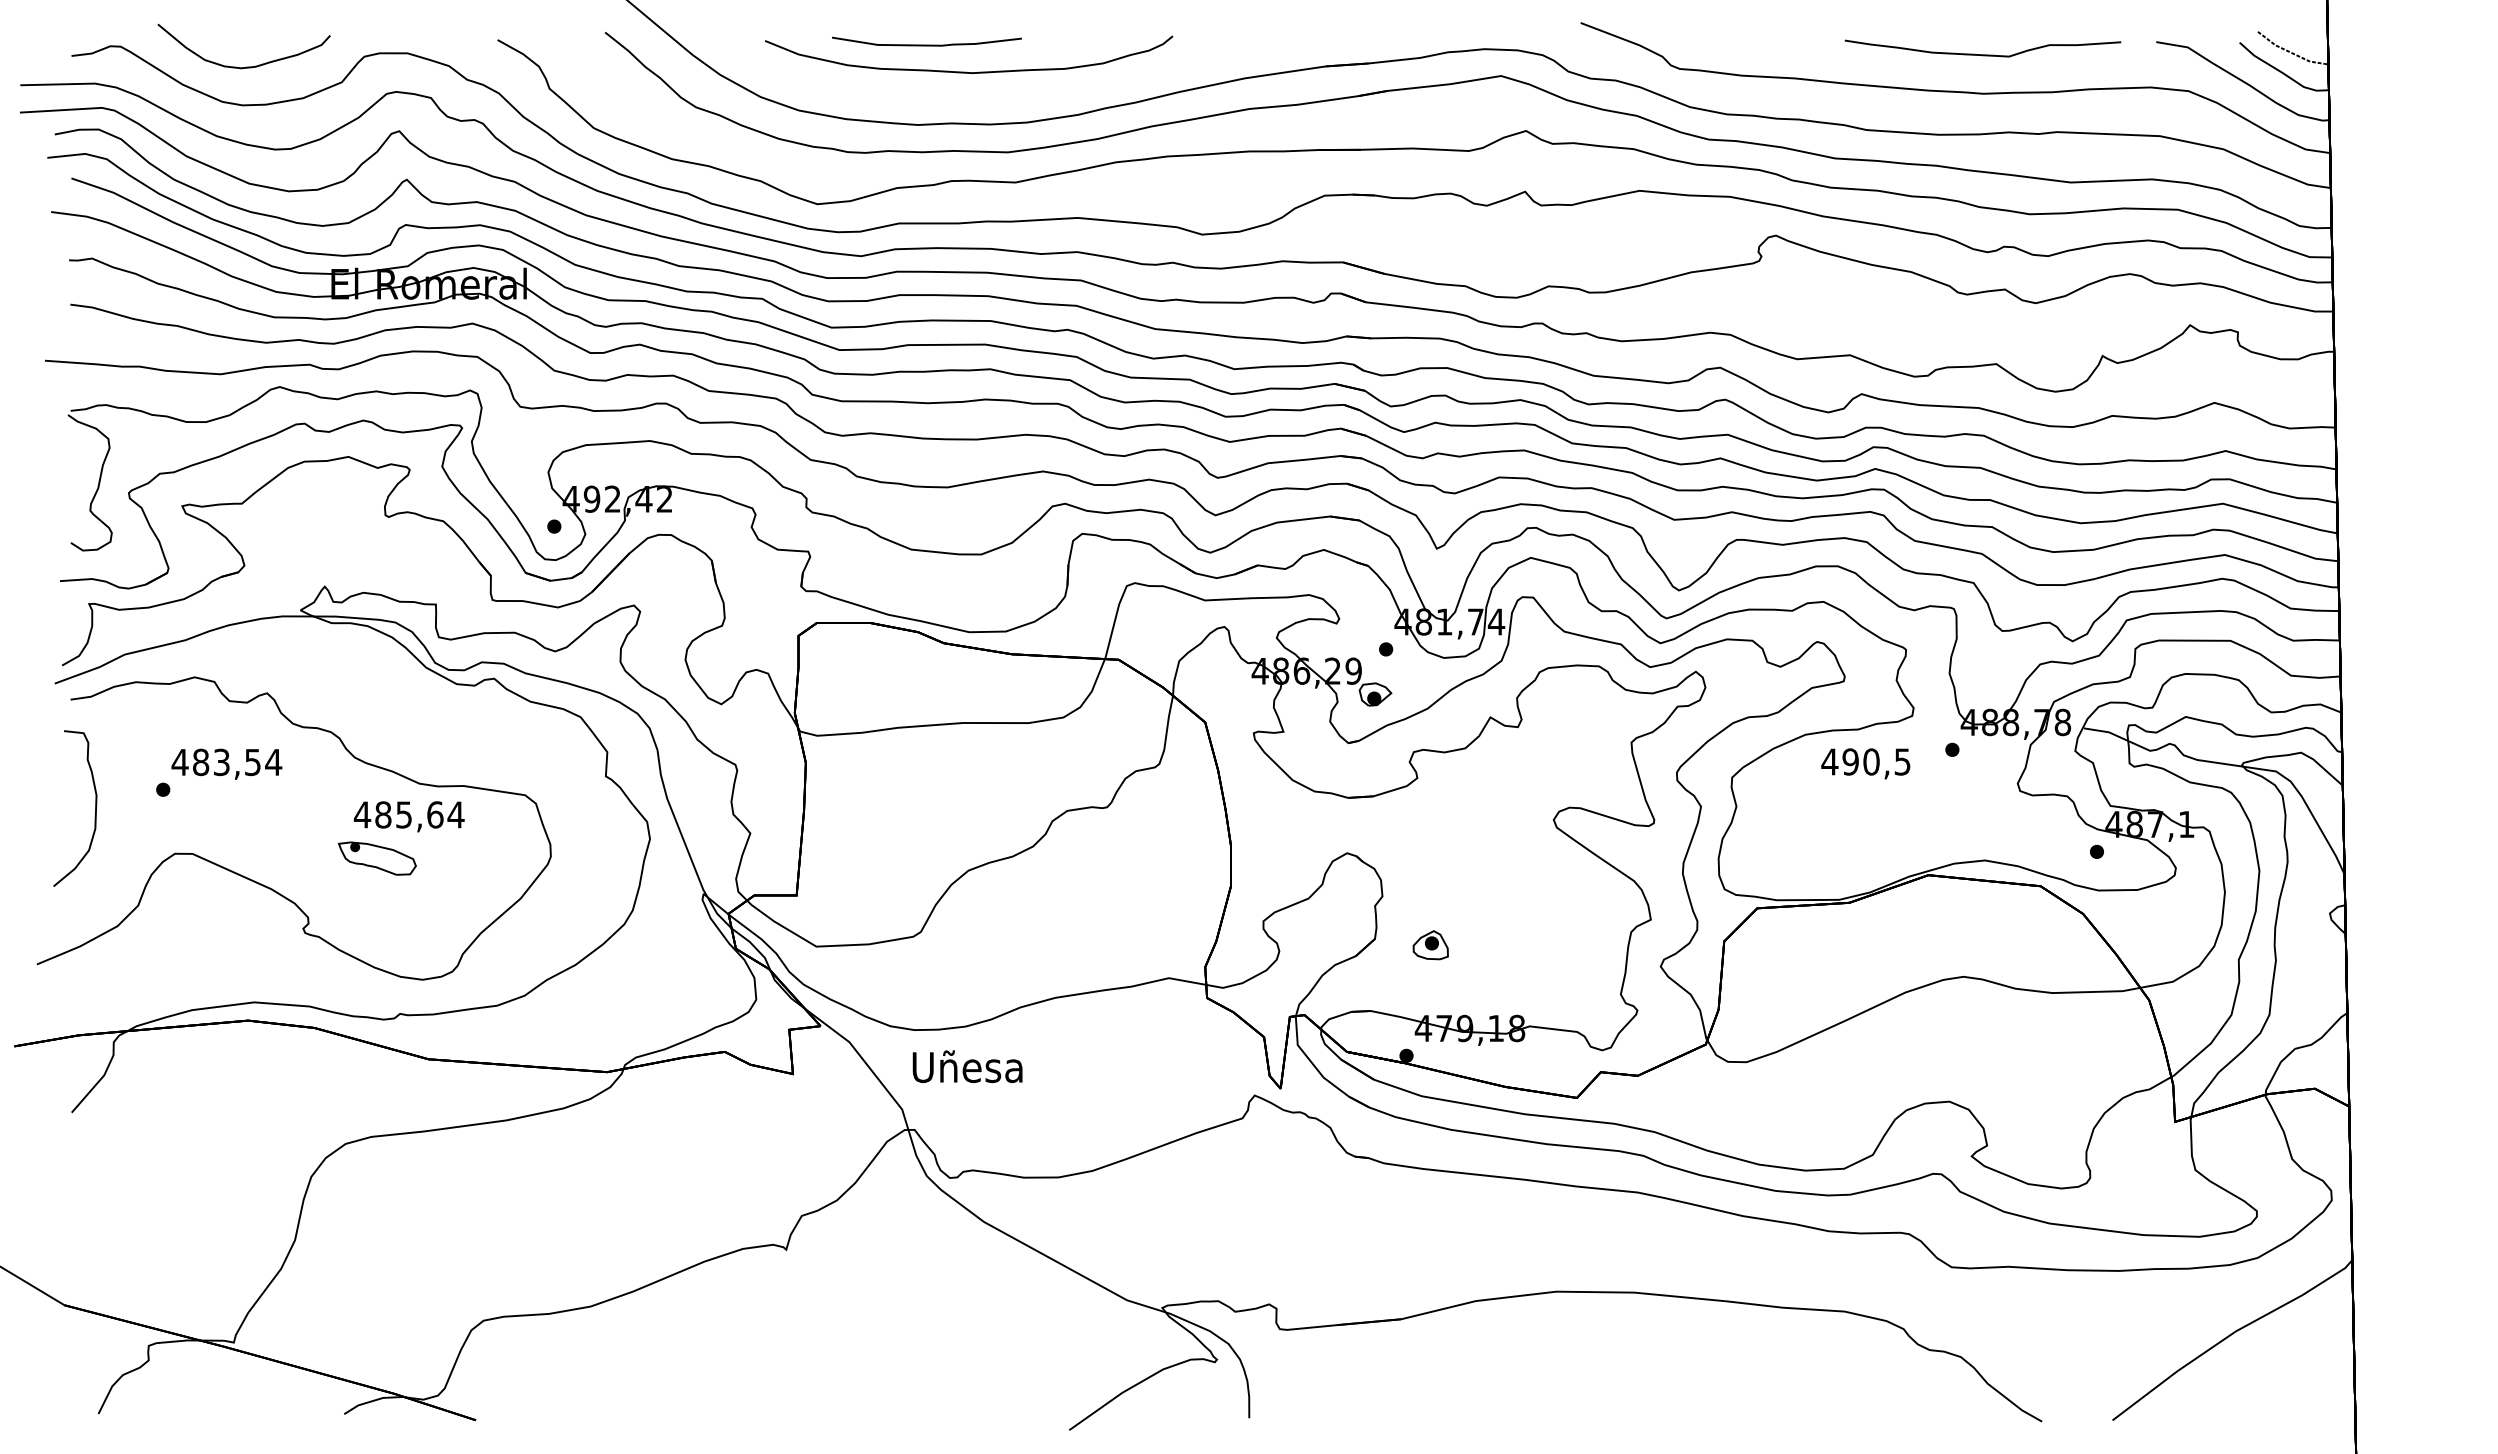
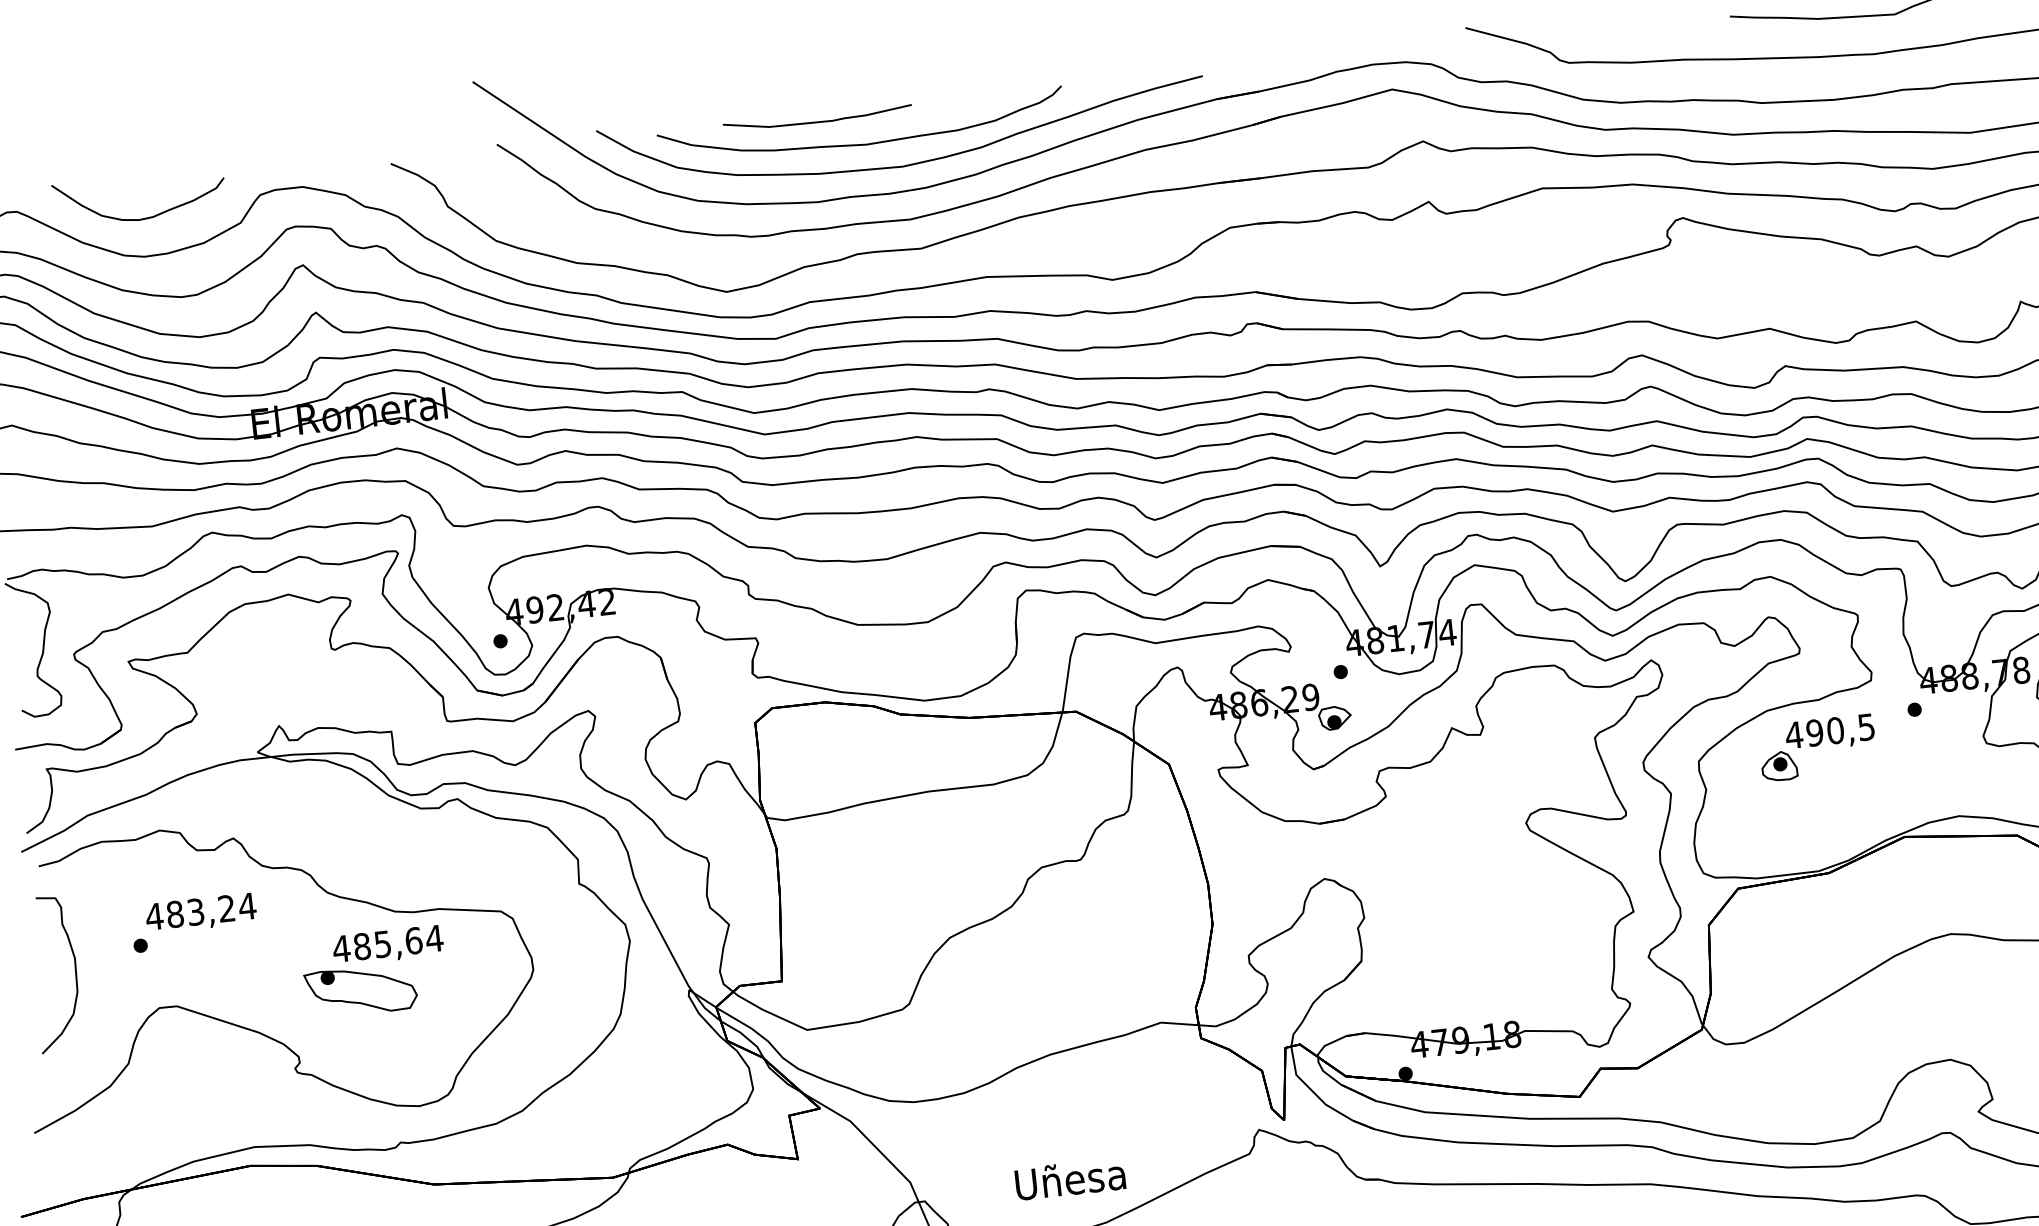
curve: (1017, 96) -> (913, 162), added
text: (252, 762) -> (226, 908), 483,54 -> 483,24
part: (377, 858) -> (361, 990), size x1.43
part: (1430, 945) -> (1779, 766), moved
text: (967, 1066) -> (1070, 1178), moved

